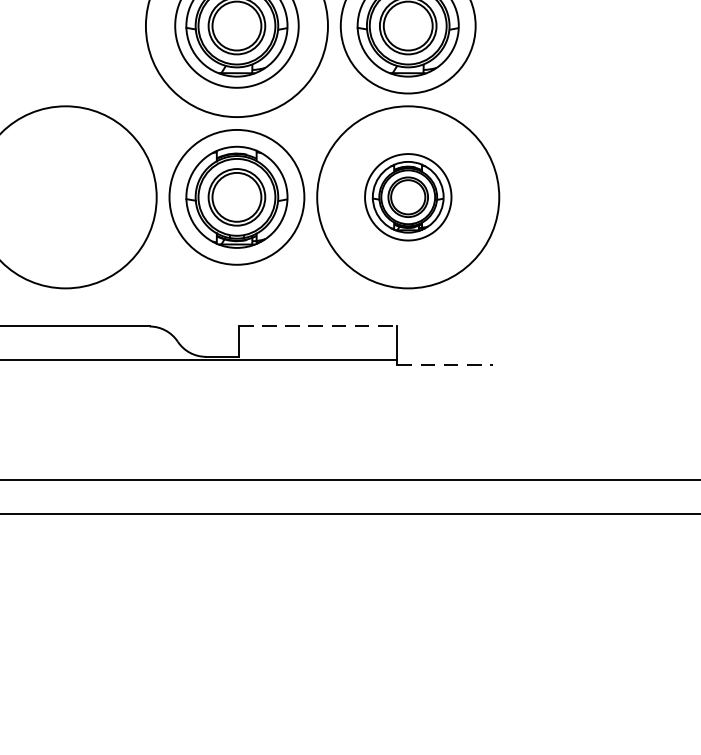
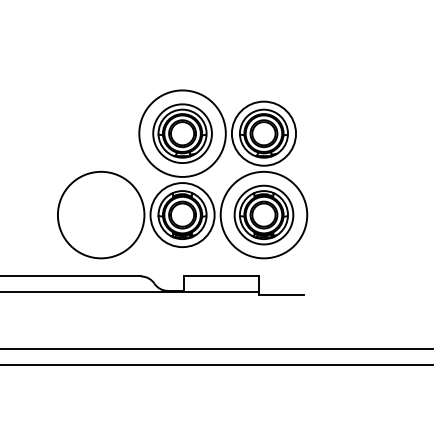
part: (407, 196) -> (263, 214), size x1.43
line: (318, 326) -> (221, 276), dashed -> solid
line: (445, 364) -> (281, 294), dashed -> solid

